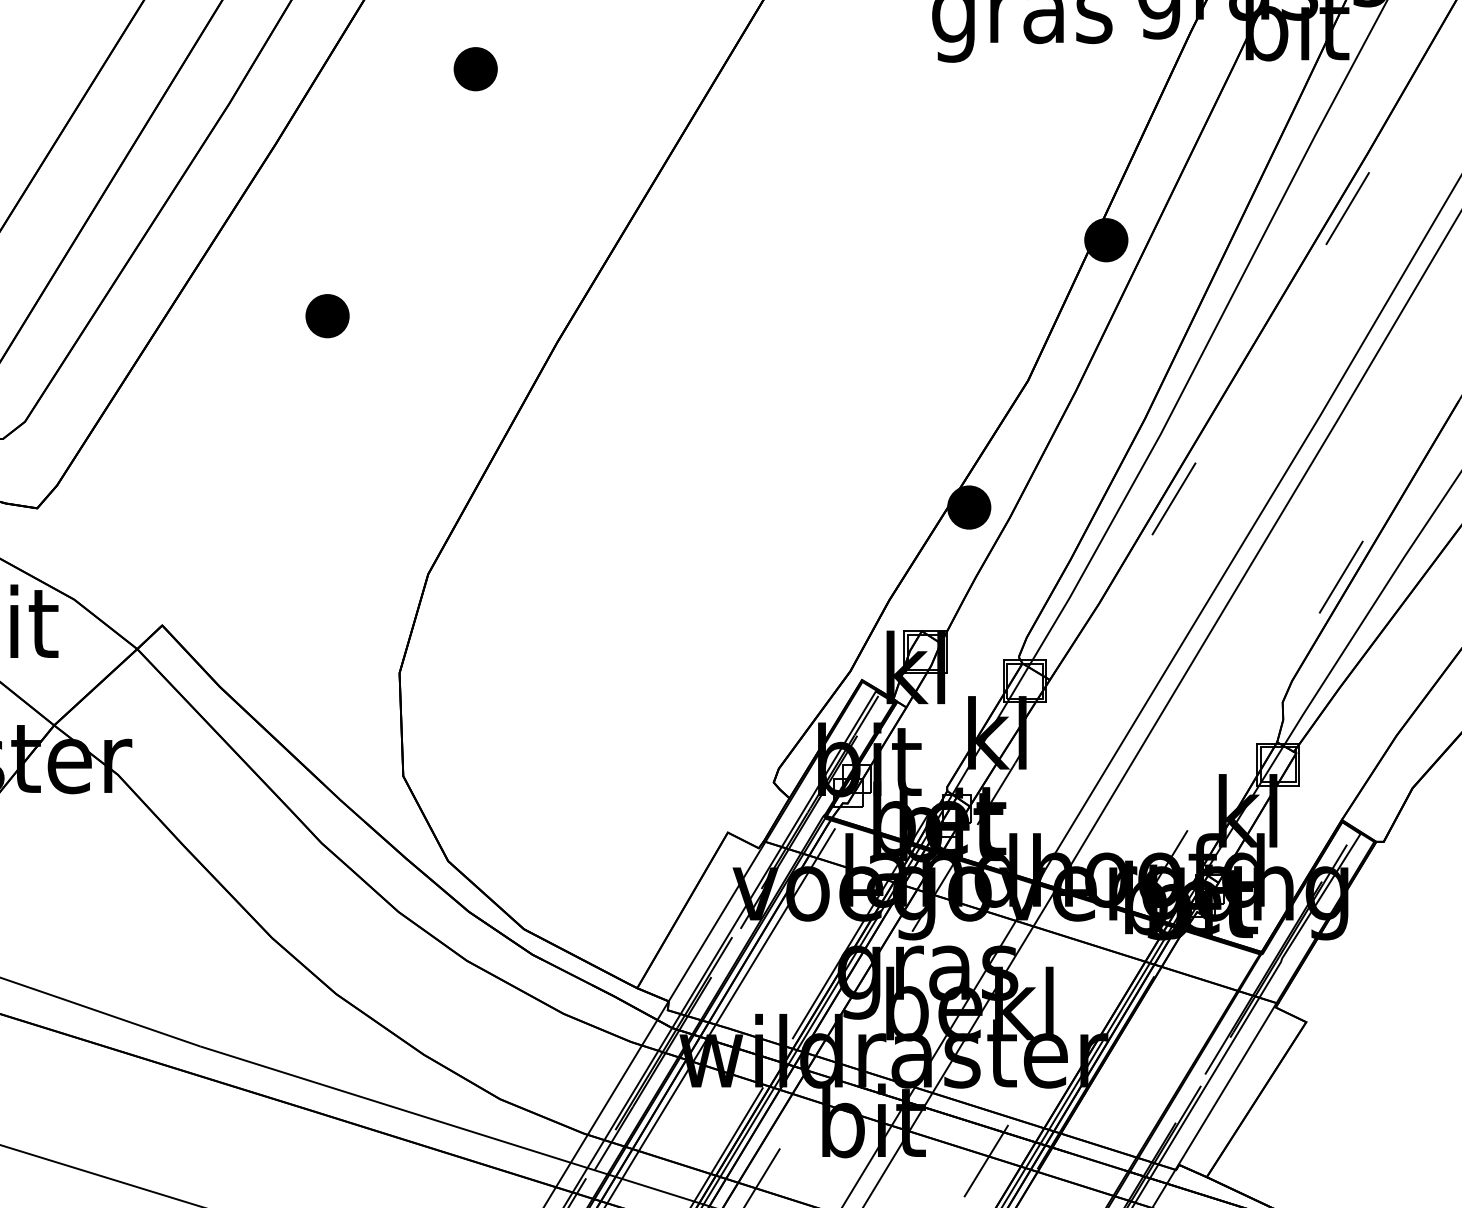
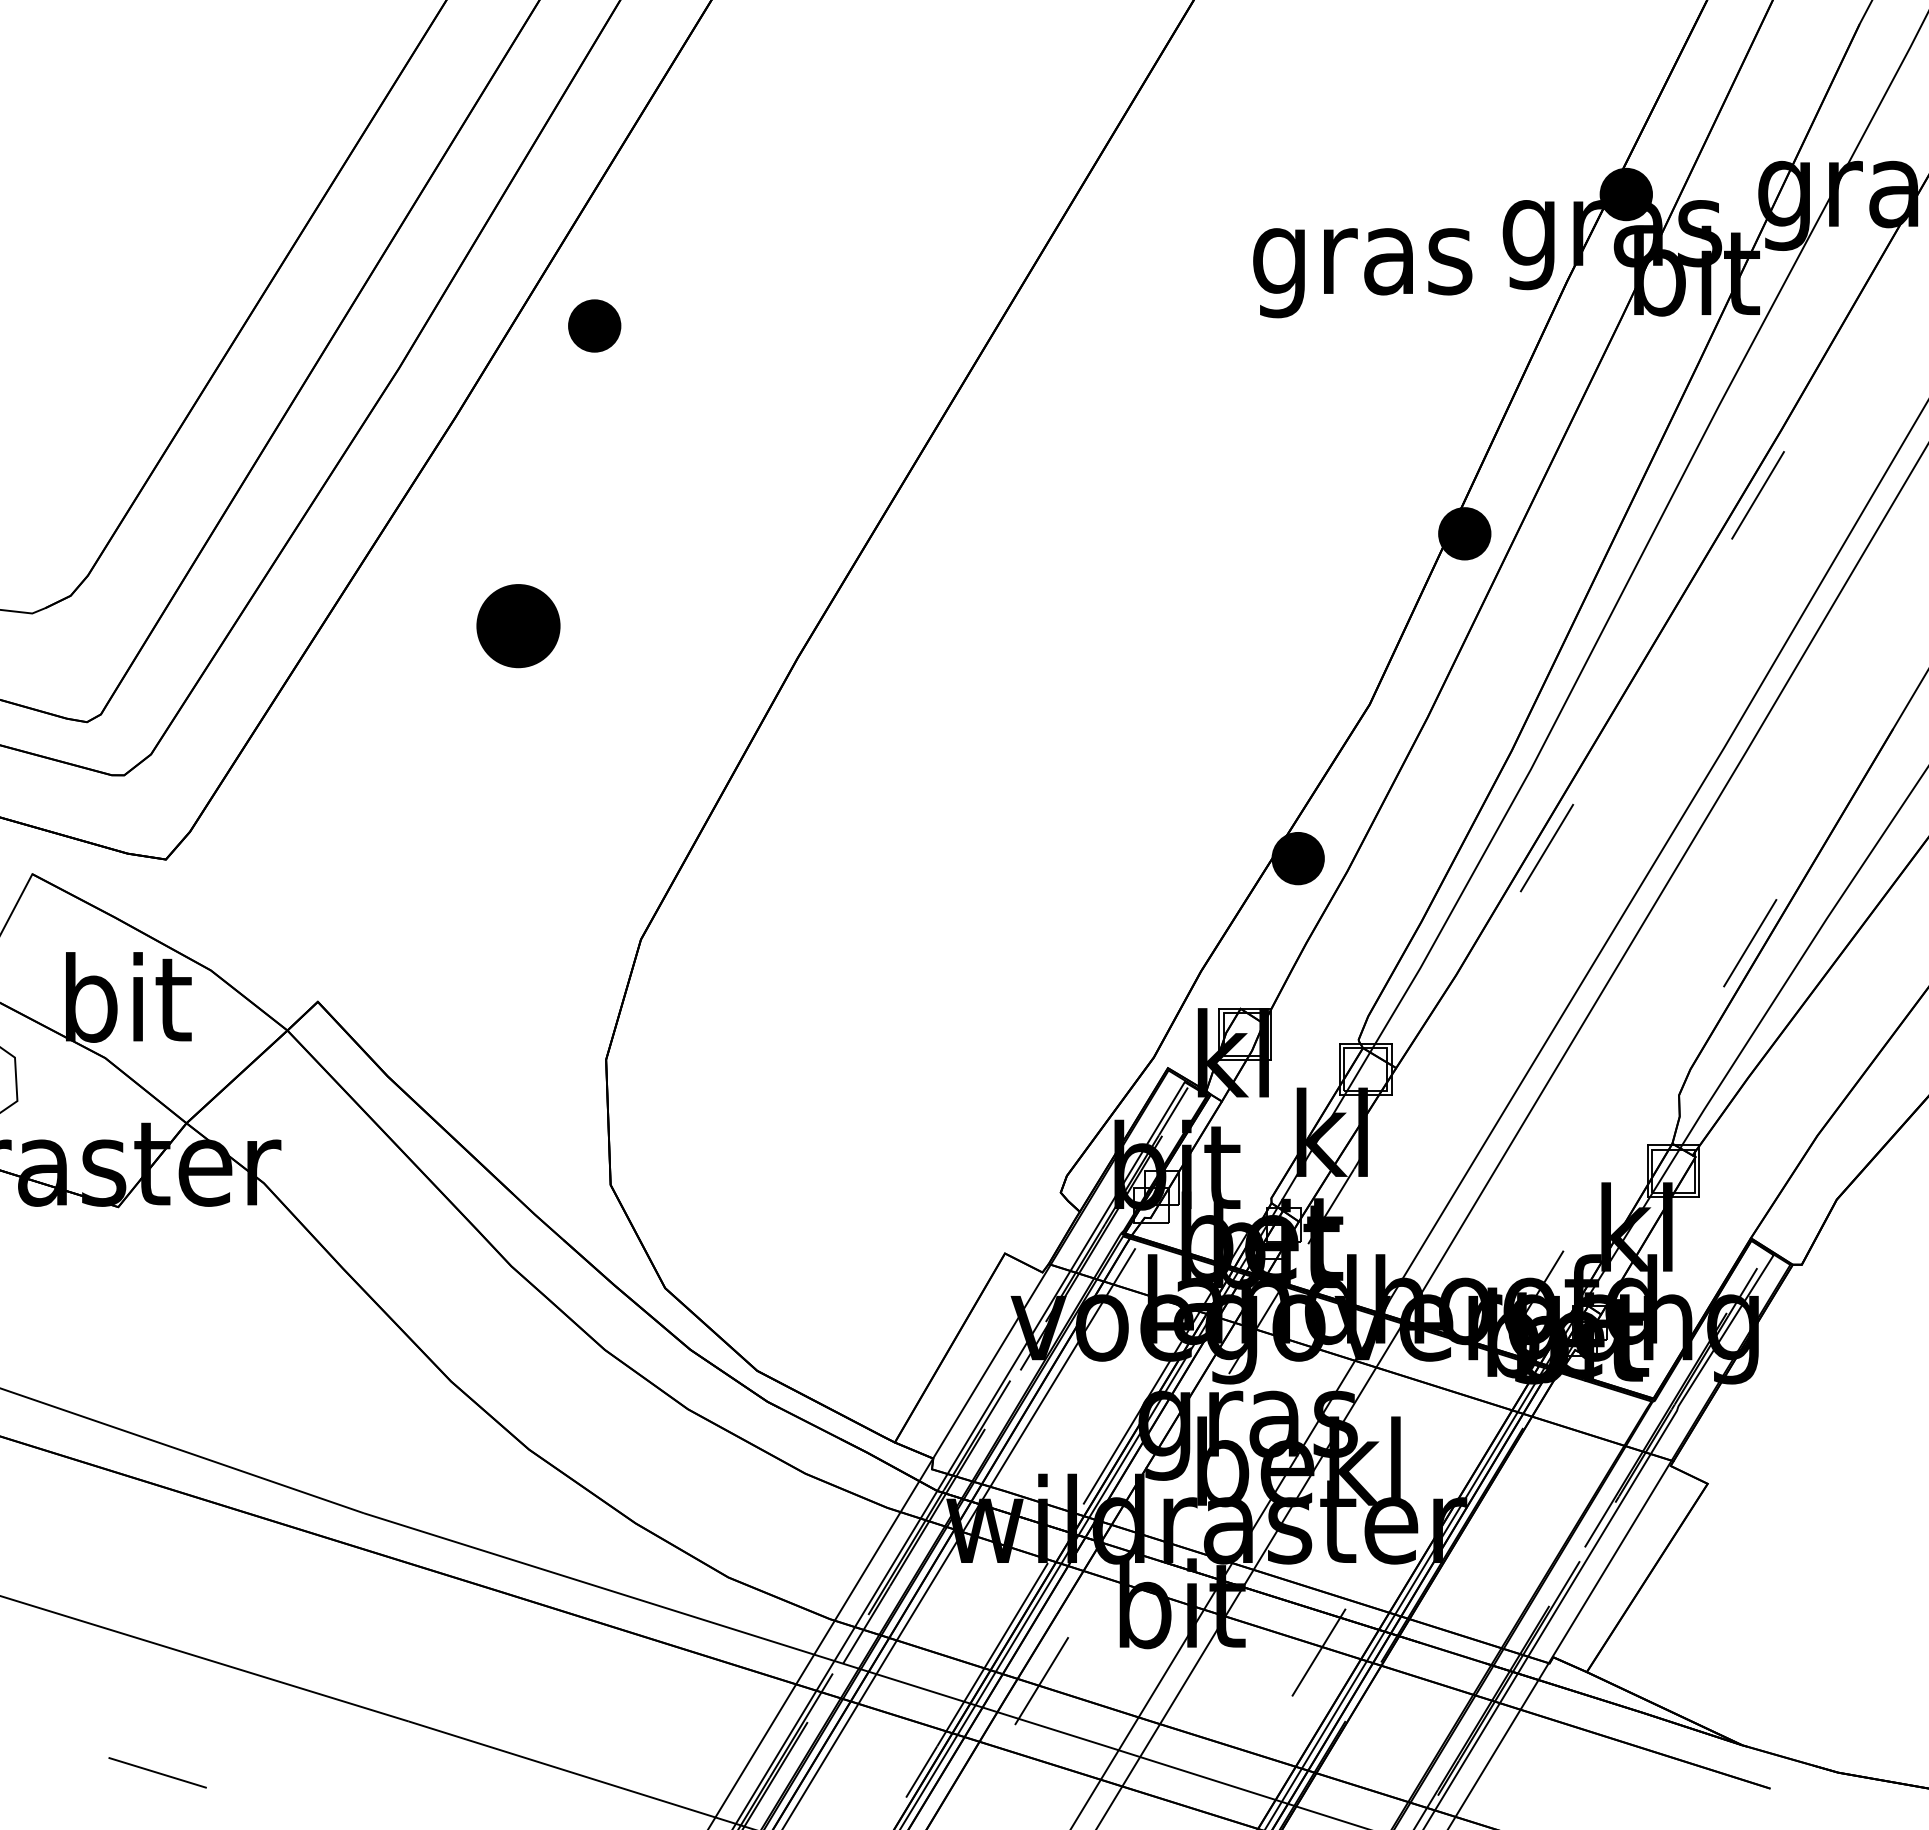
part: (475, 68) -> (594, 325), moved
part: (327, 315) -> (518, 625), size x1.6

